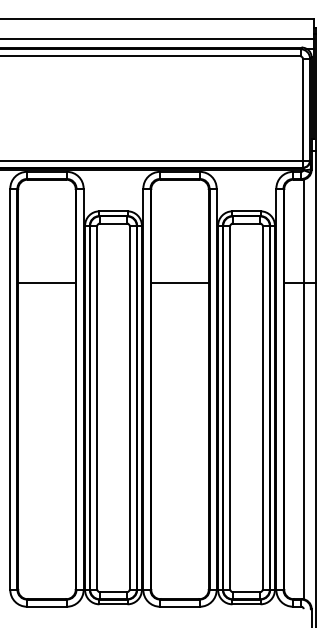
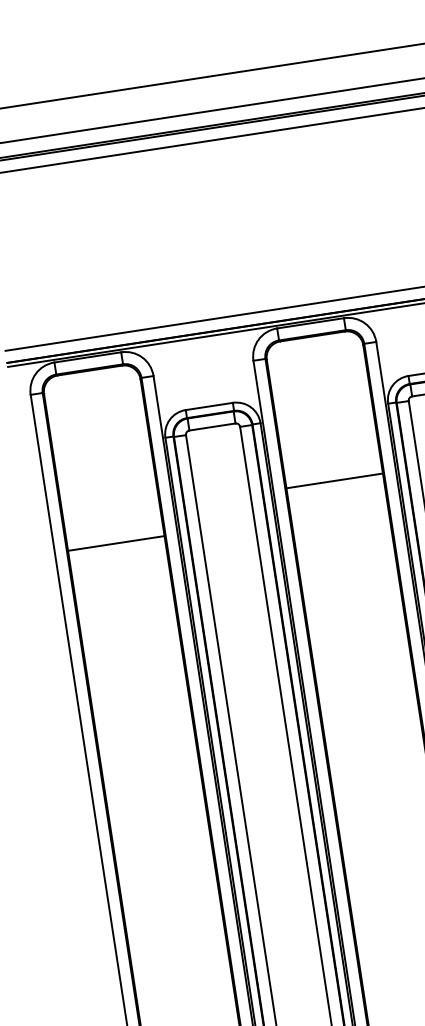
line: (179, 282) -> (333, 480), moved

